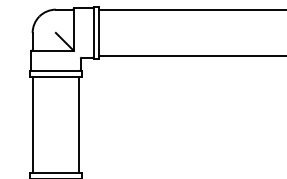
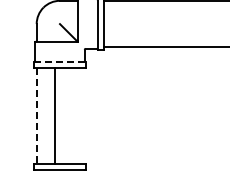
line: (55, 70) -> (59, 61), solid -> dashed
line: (78, 124) -> (54, 115), moved
line: (33, 125) -> (37, 116), solid -> dashed

